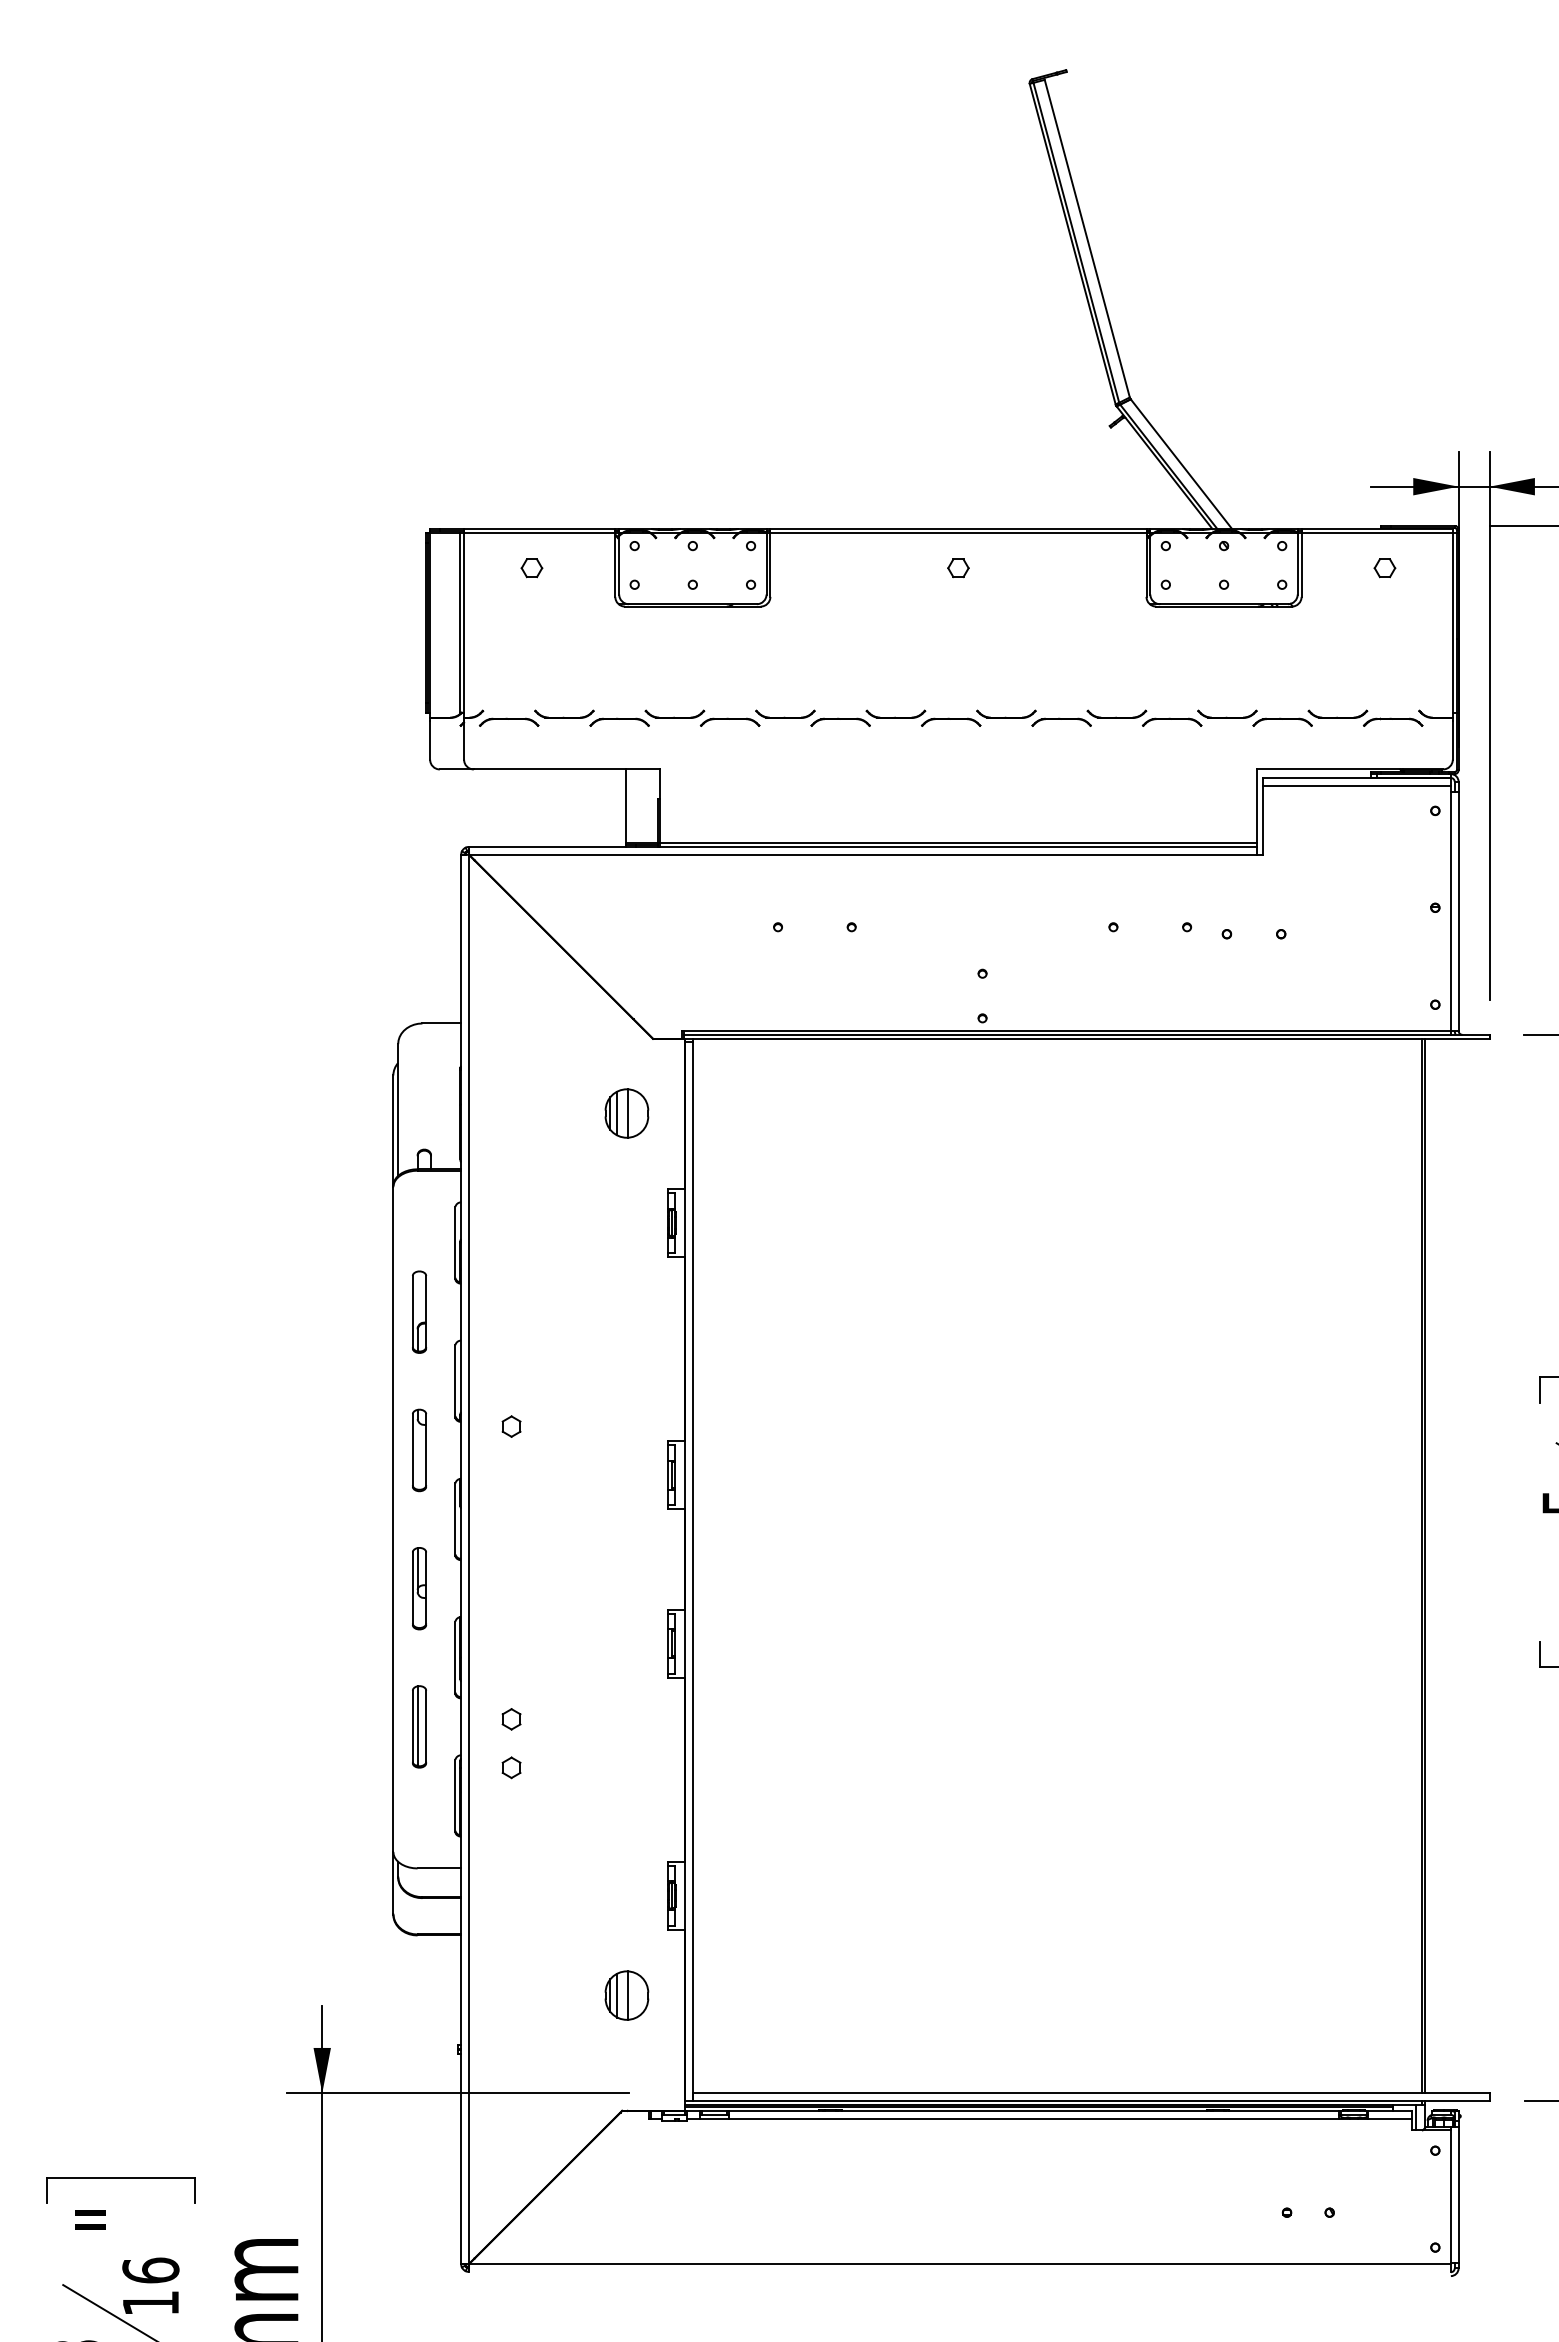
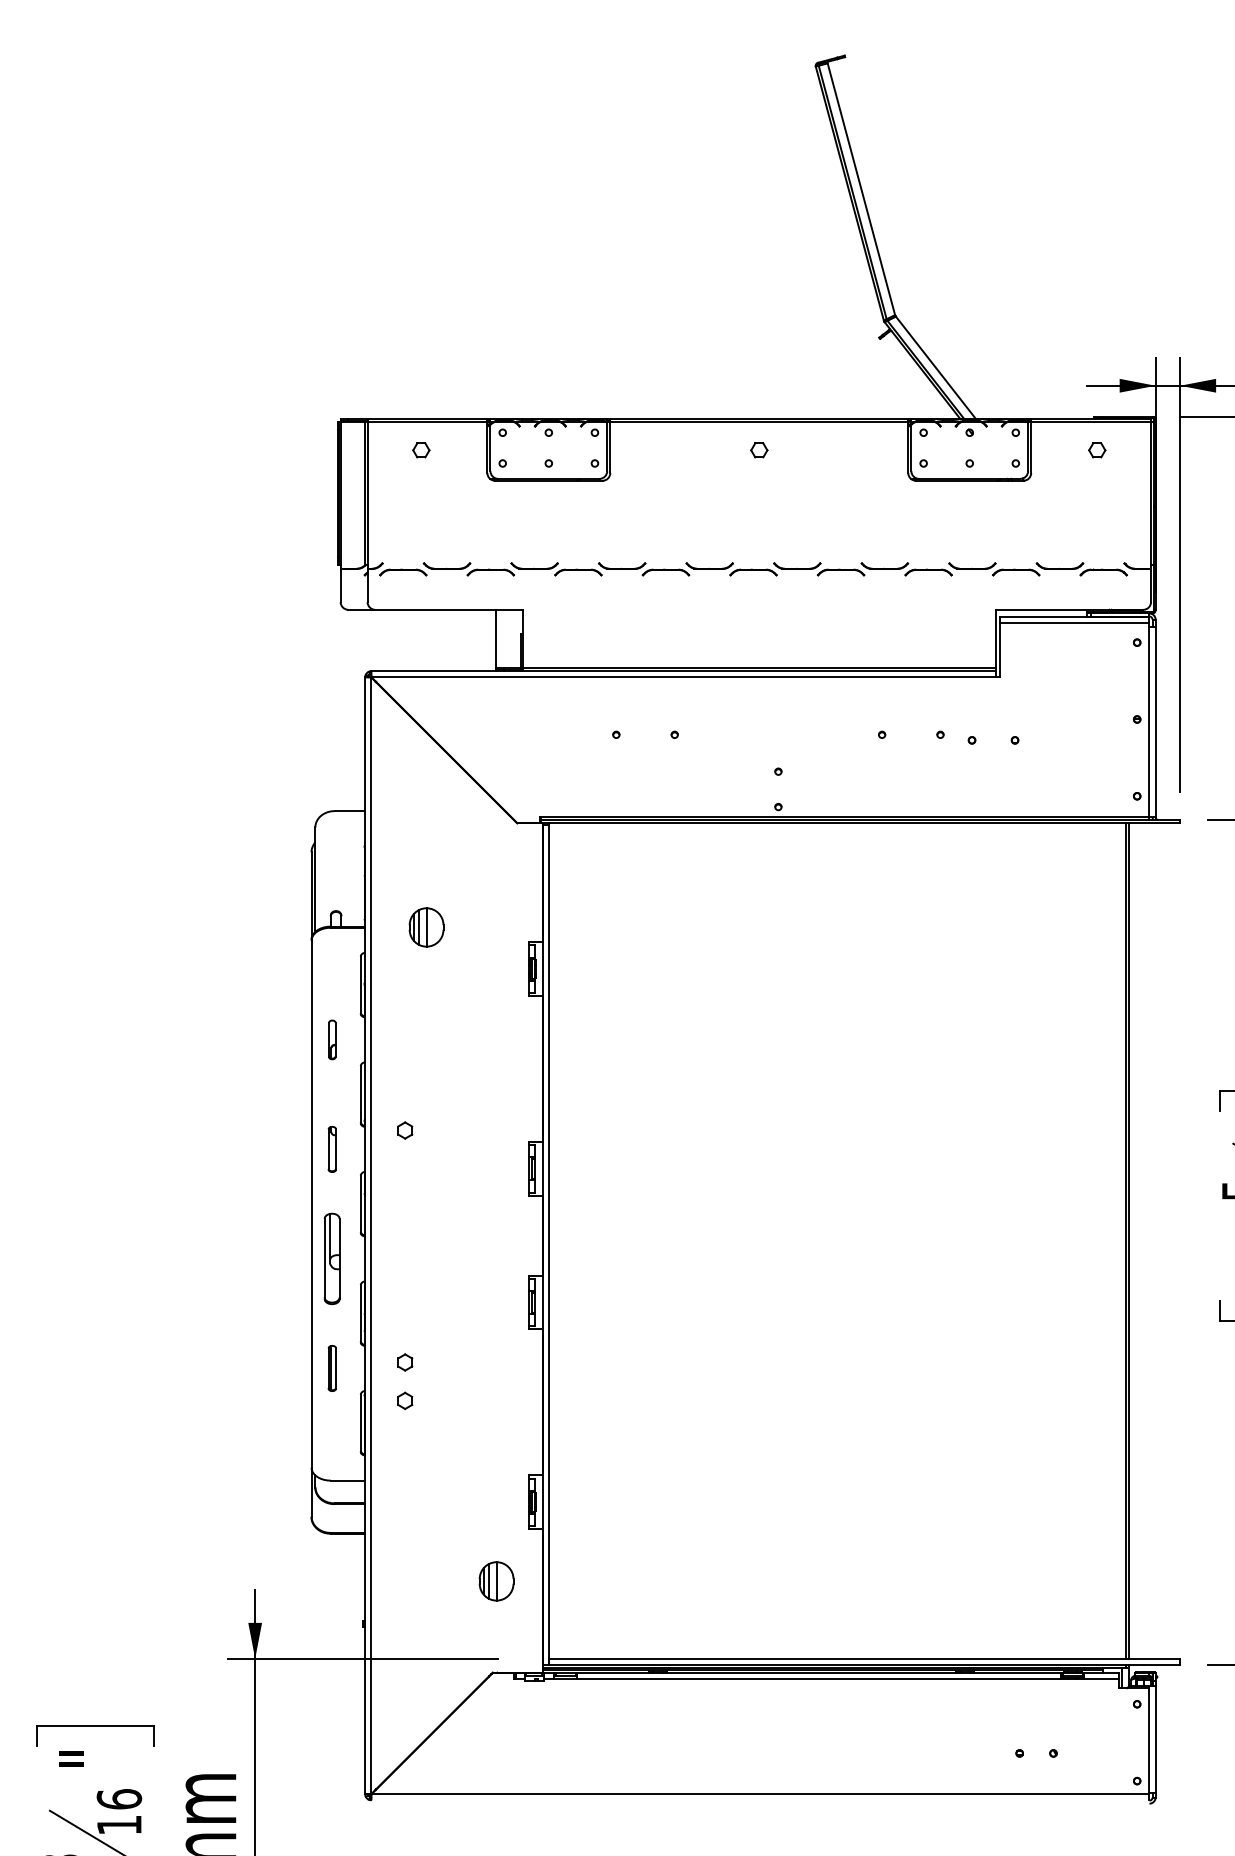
part: (626, 1113) -> (426, 927), moved
part: (419, 1311) -> (332, 1039), size x0.6
part: (419, 1450) -> (332, 1149), size x0.7
part: (419, 1588) -> (332, 1258), size x1.4
part: (419, 1726) -> (332, 1368), size x0.7

